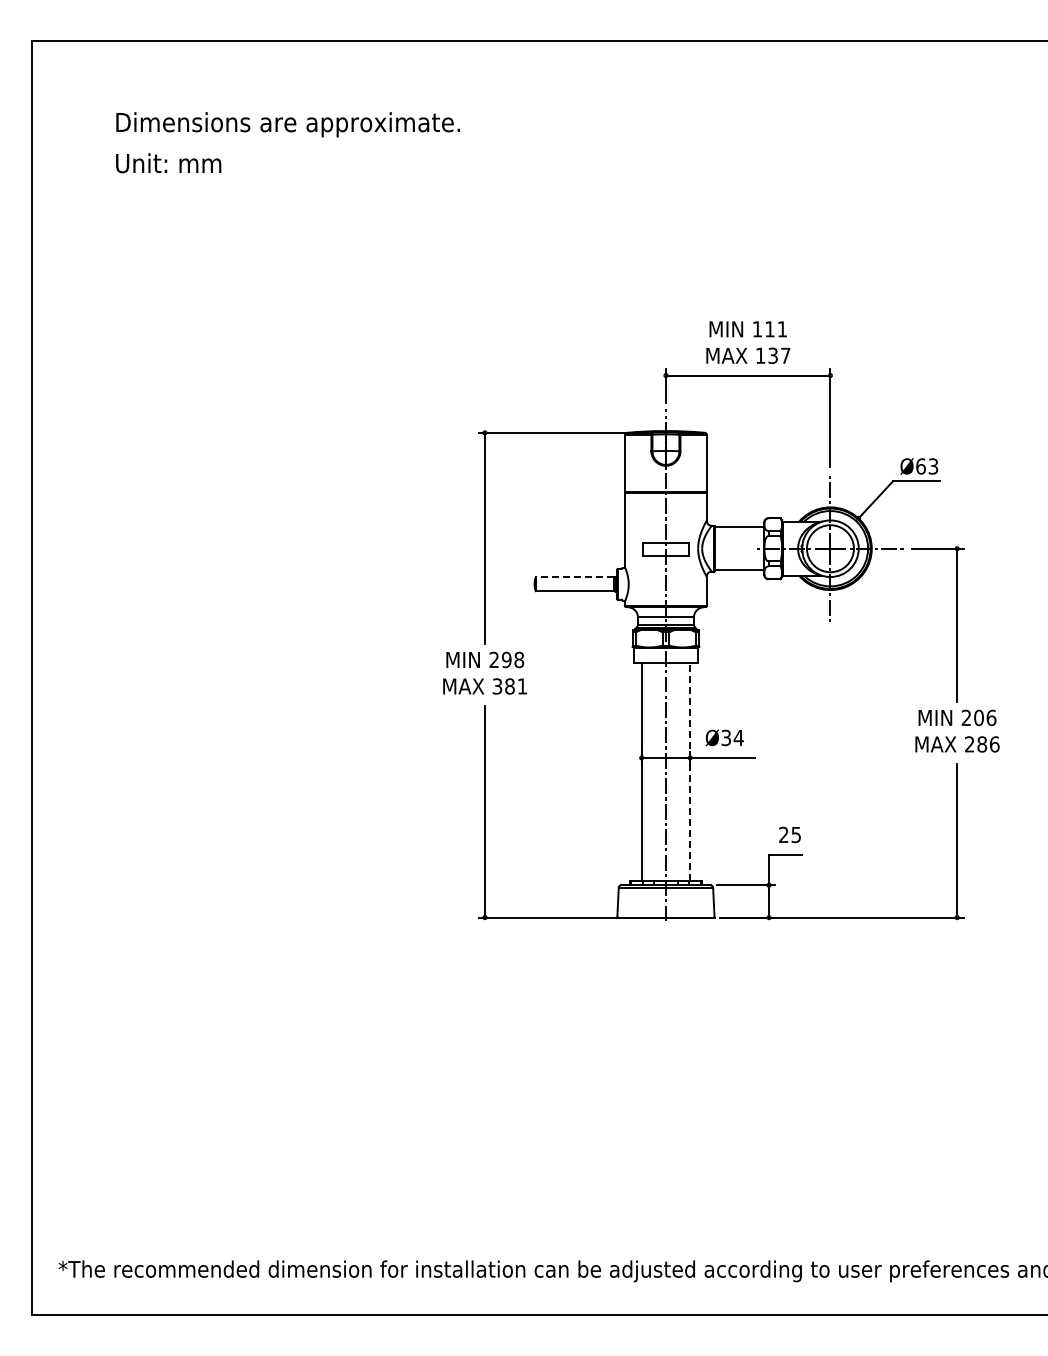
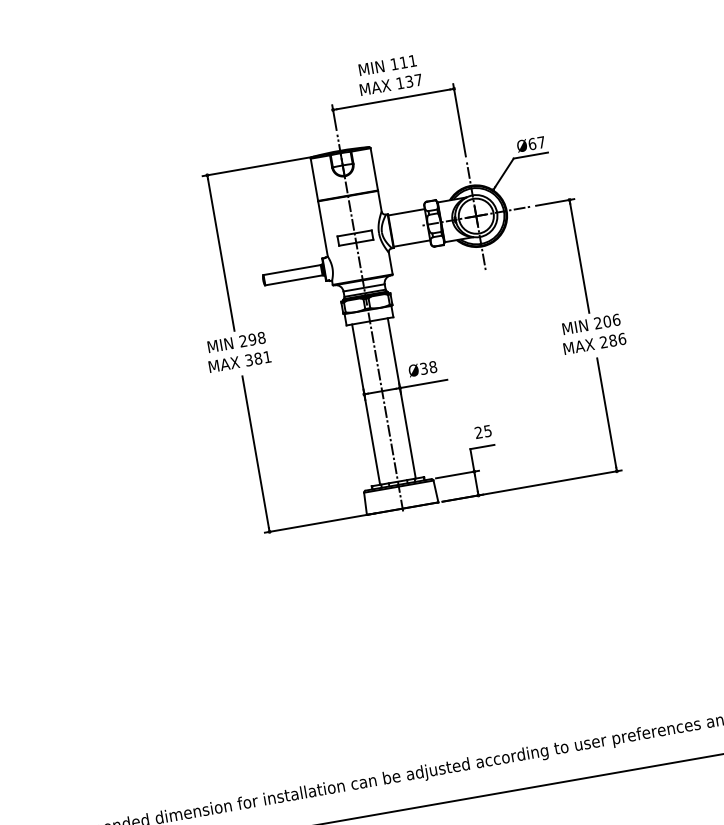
text: (933, 466) -> (541, 142), Ø63 -> Ø67
line: (575, 577) -> (292, 270), dashed -> solid
text: (738, 737) -> (432, 366), Ø34 -> Ø38
line: (690, 771) -> (401, 398), dashed -> solid

